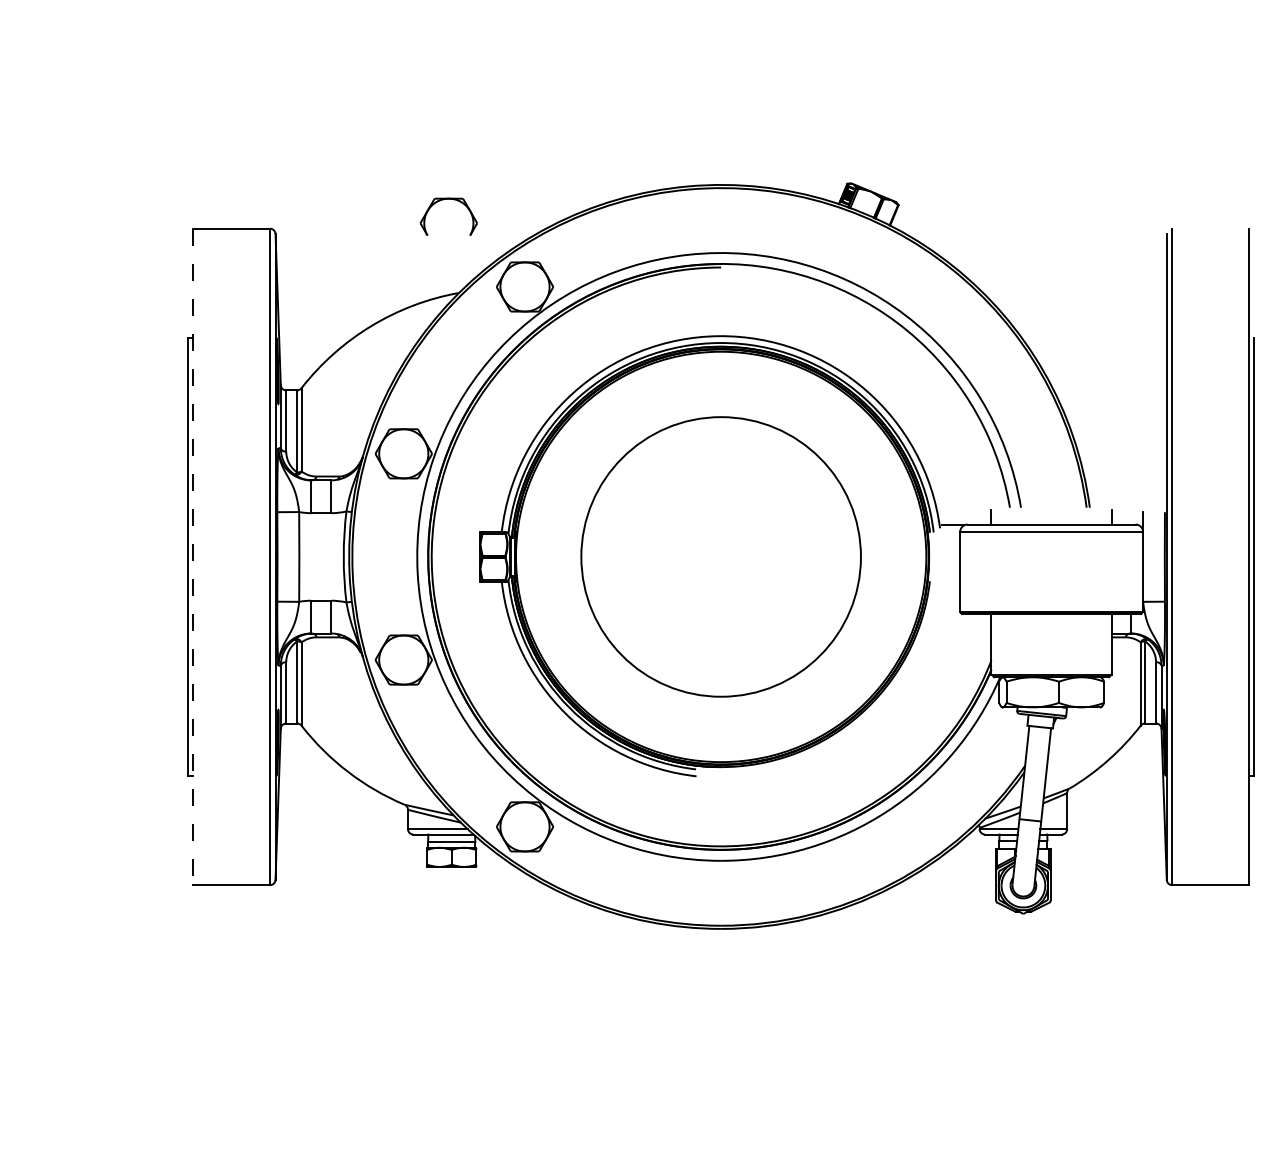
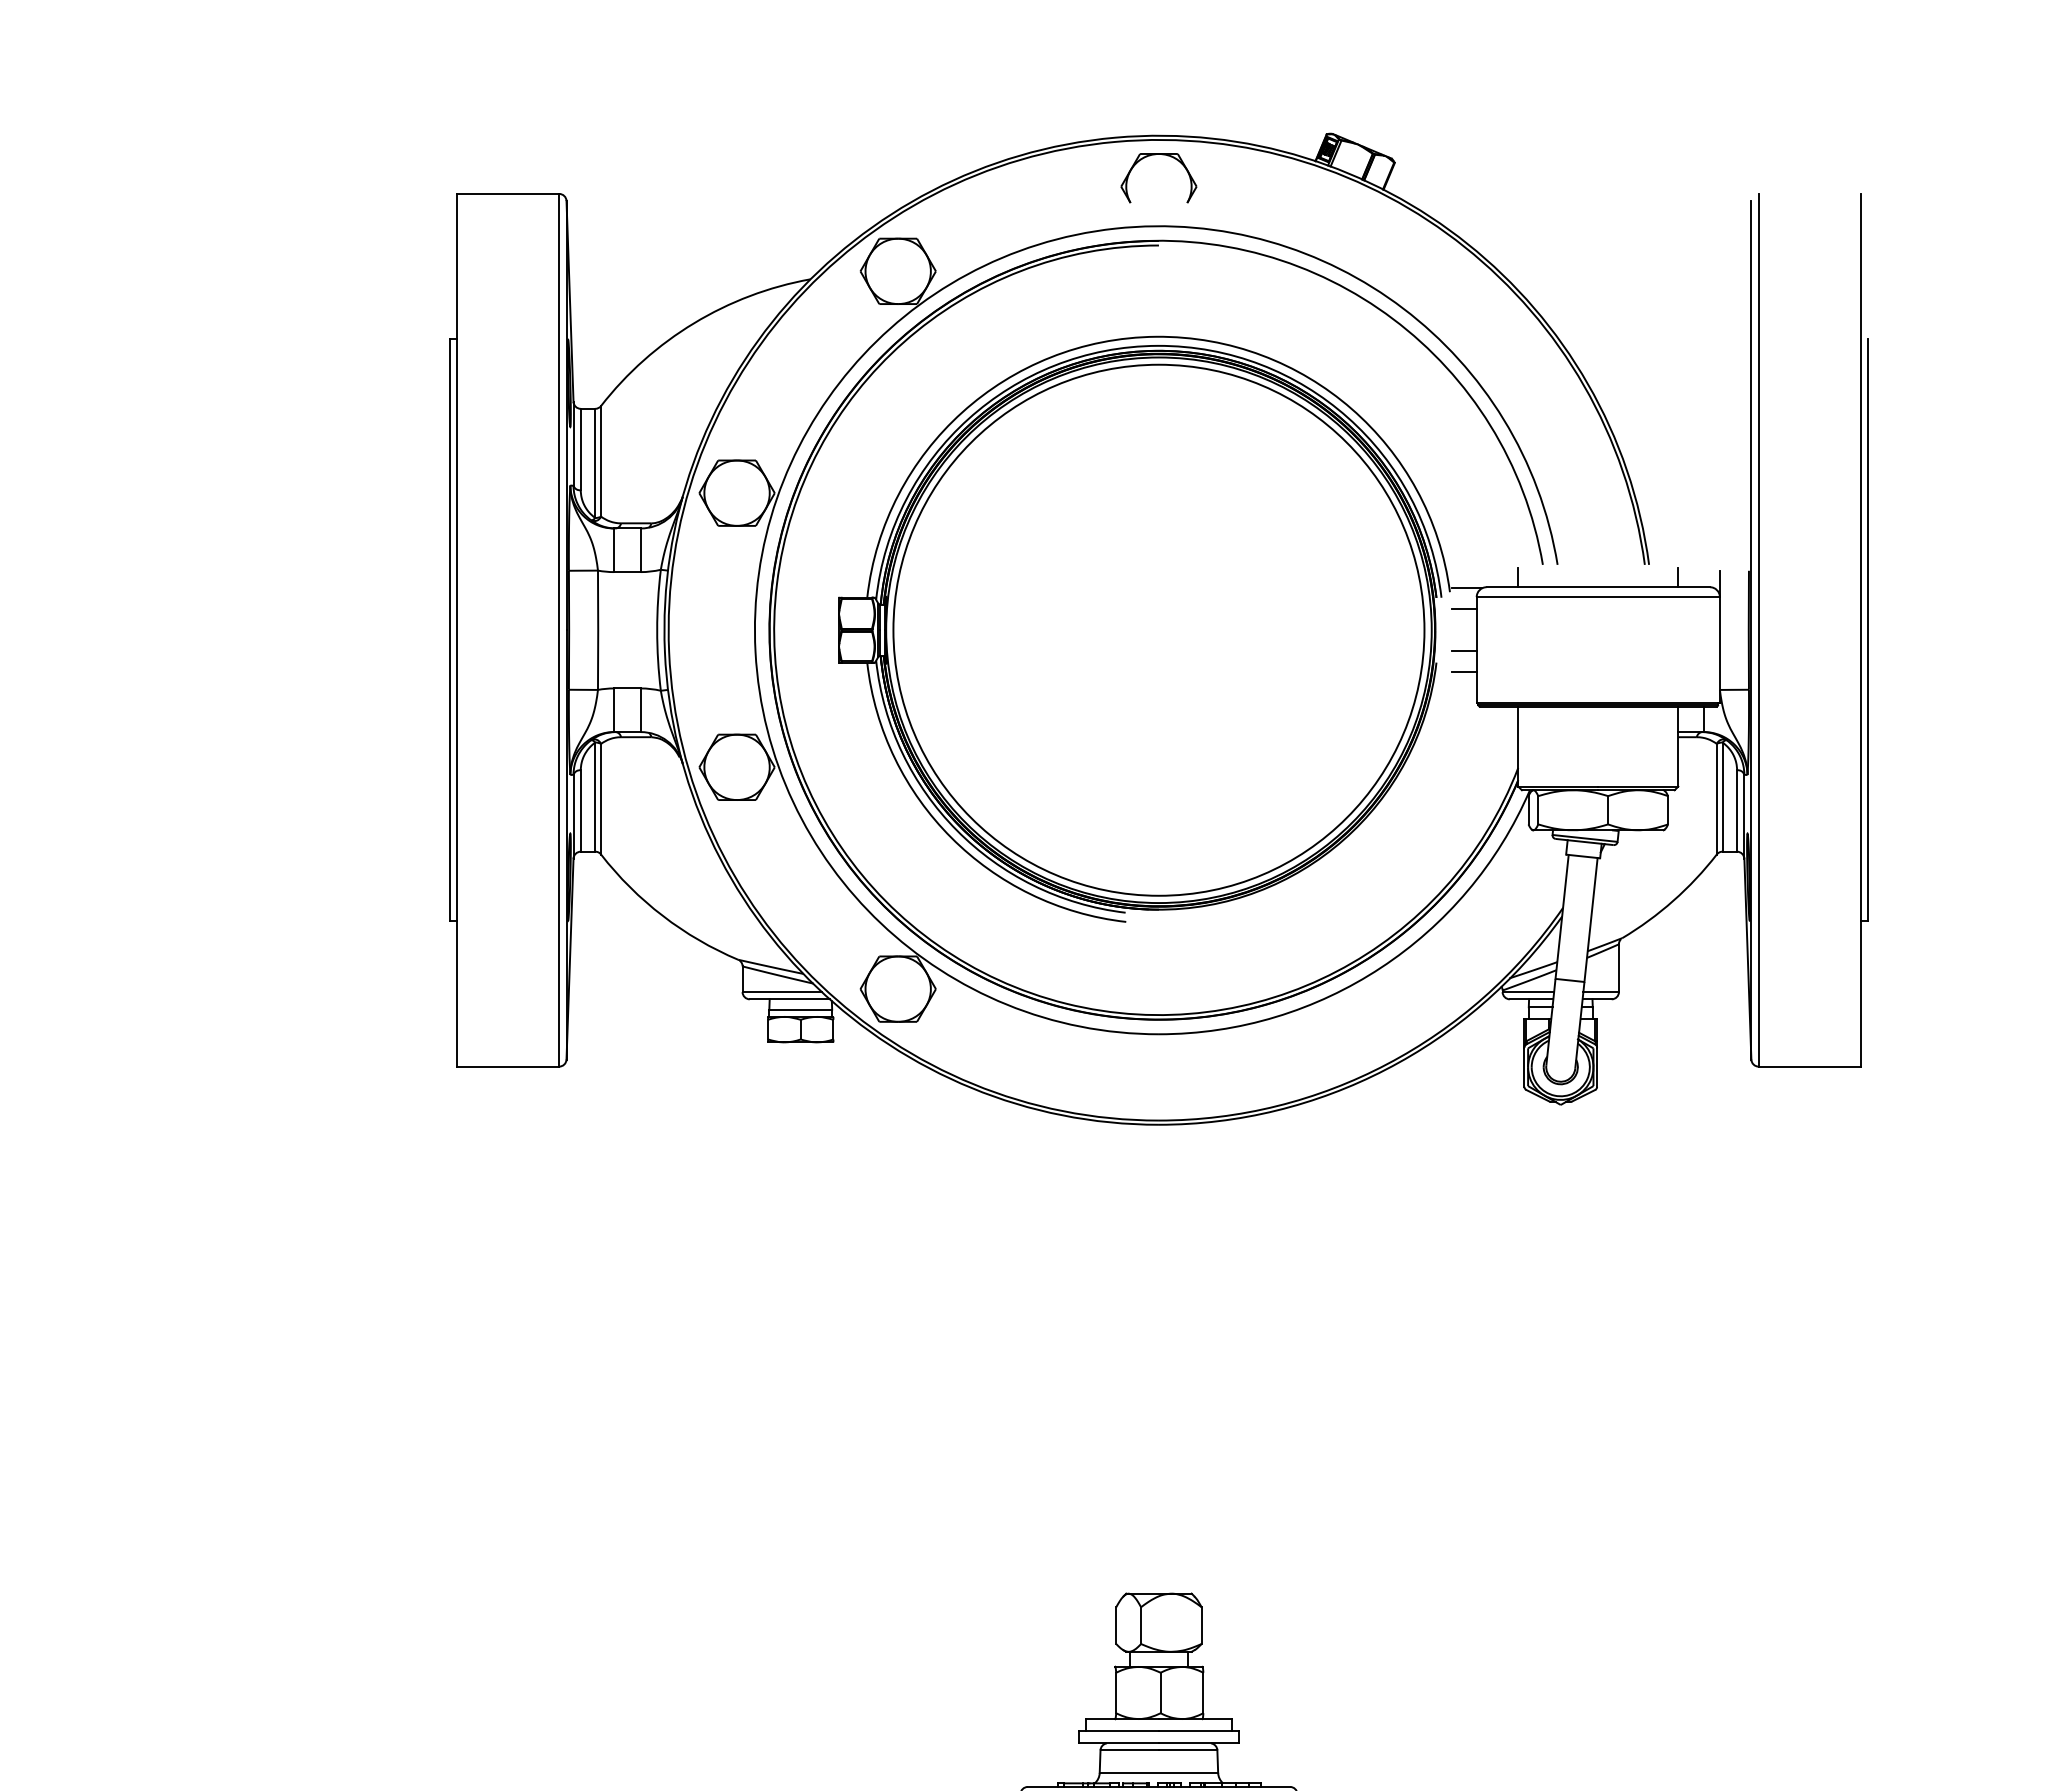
part: (446, 199) -> (1155, 155), moved
line: (950, 541) -> (1464, 609), added
circle: (720, 556) -> (1158, 629), size x1.43
line: (193, 557) -> (457, 630), dashed -> solid
line: (950, 572) -> (1464, 651), added
line: (950, 588) -> (1464, 672), added

